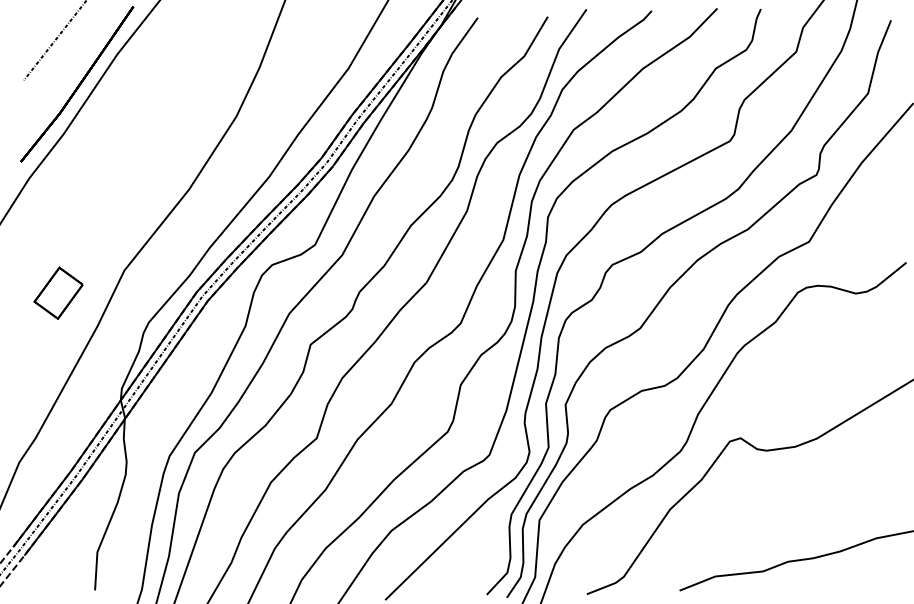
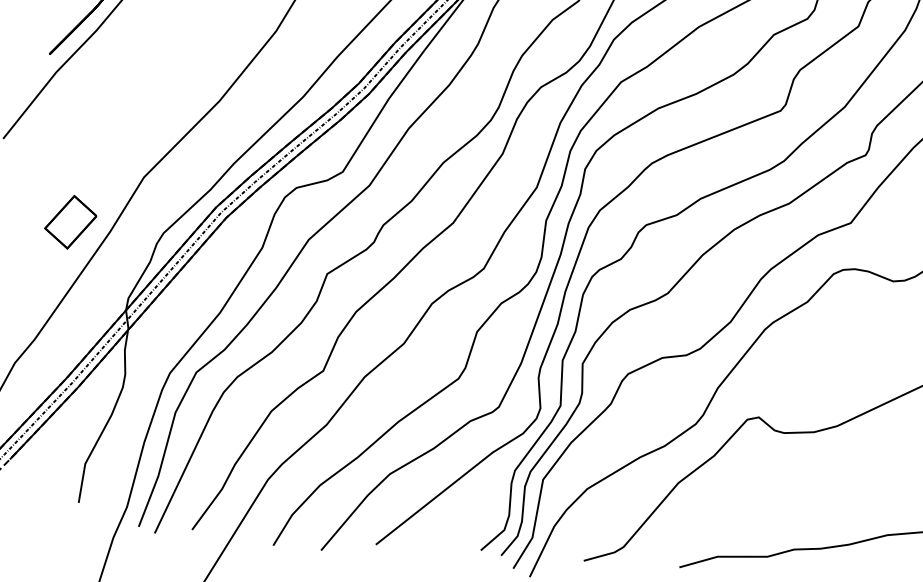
part: (58, 292) -> (70, 221), moved

